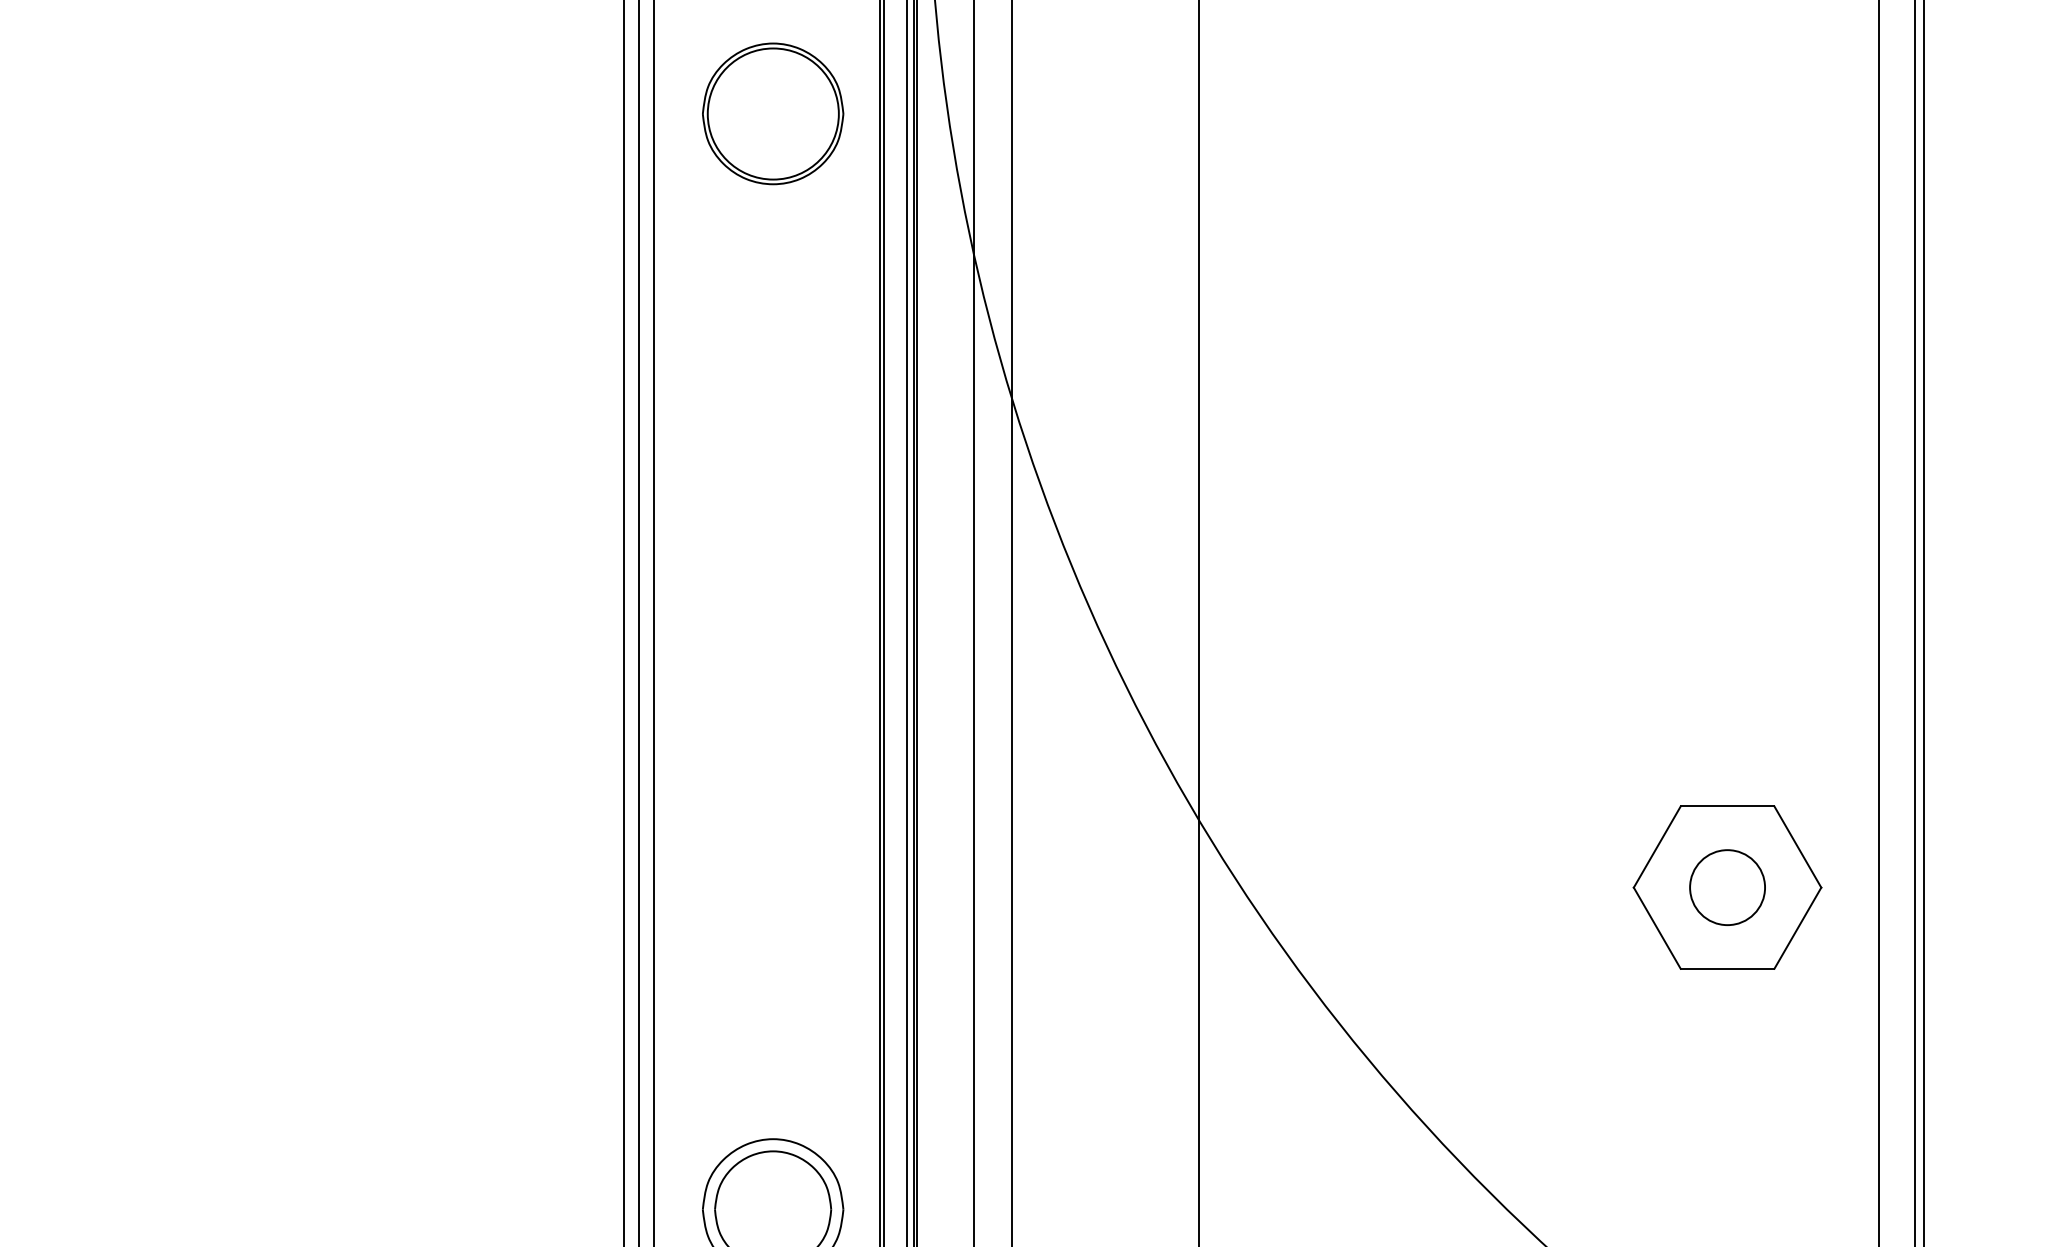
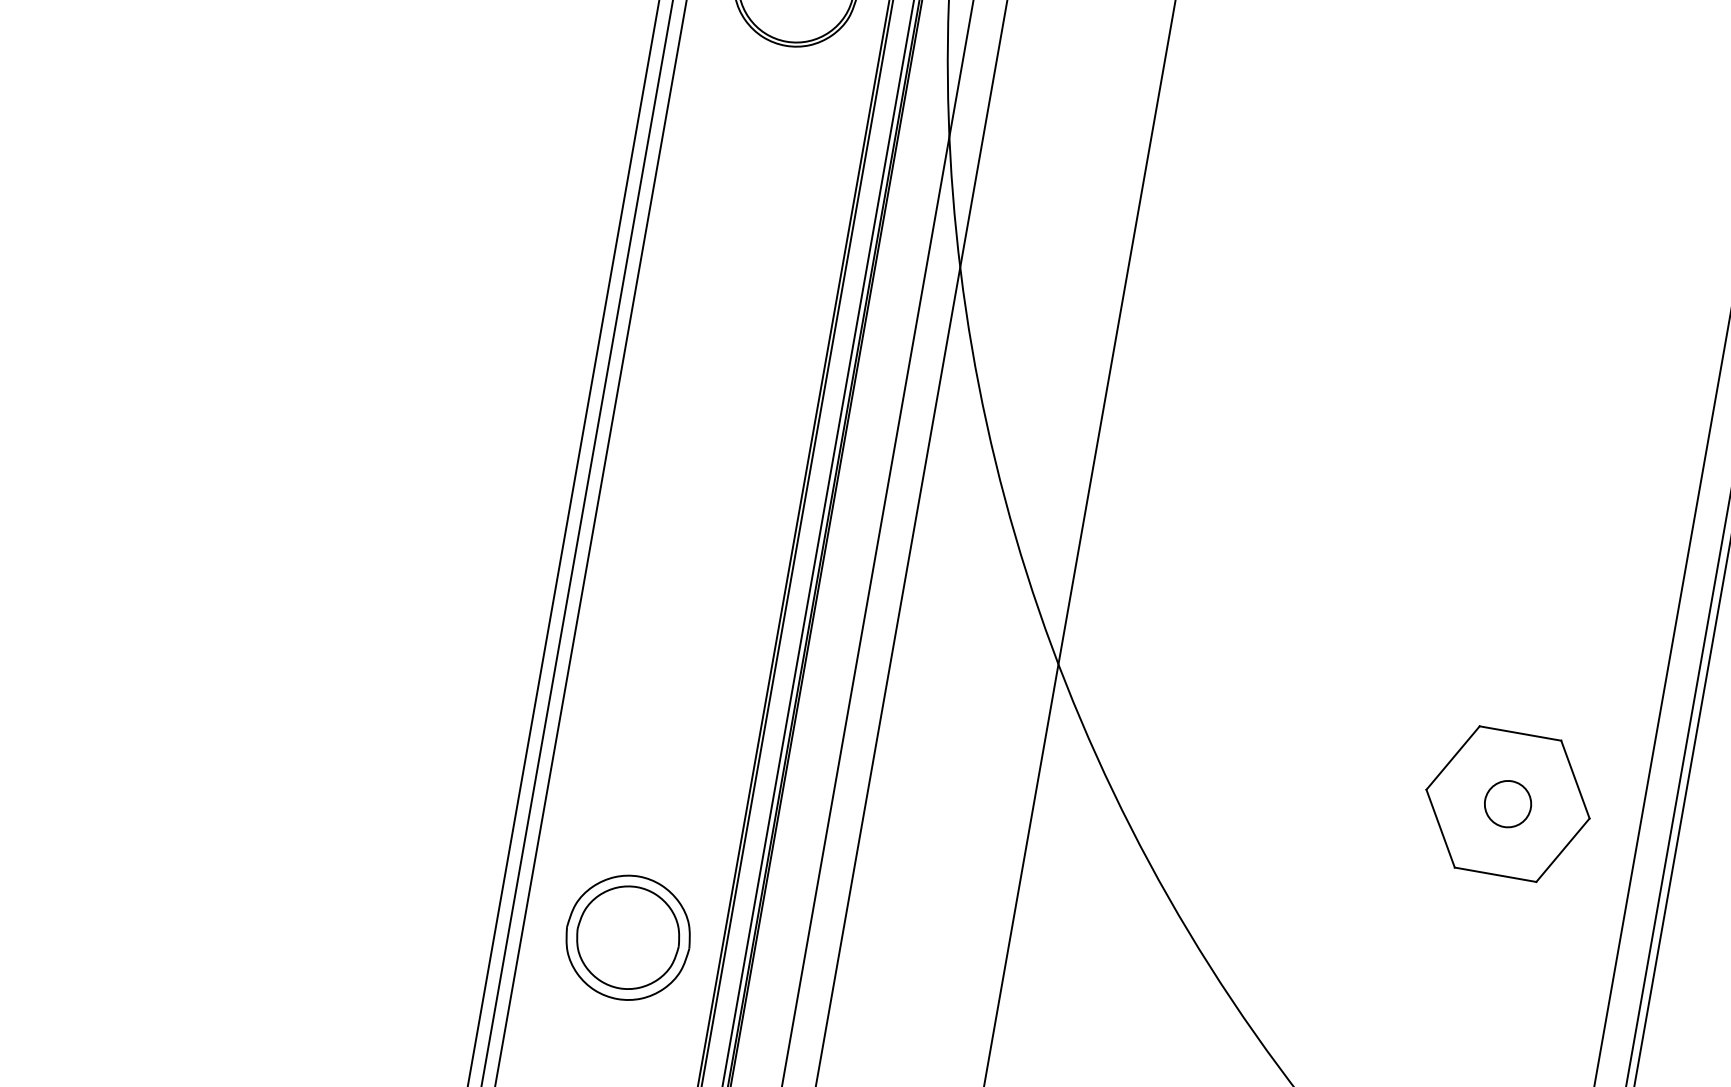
circle: (1727, 887) -> (1507, 804), size x0.7

